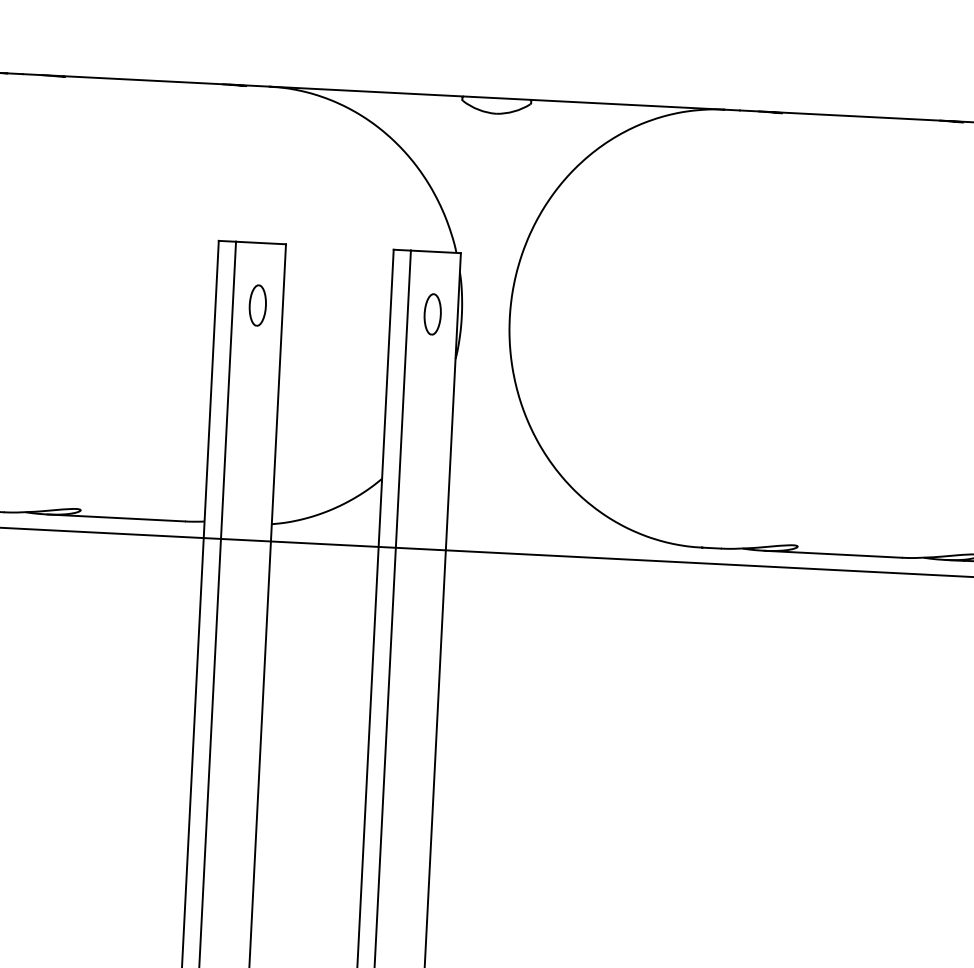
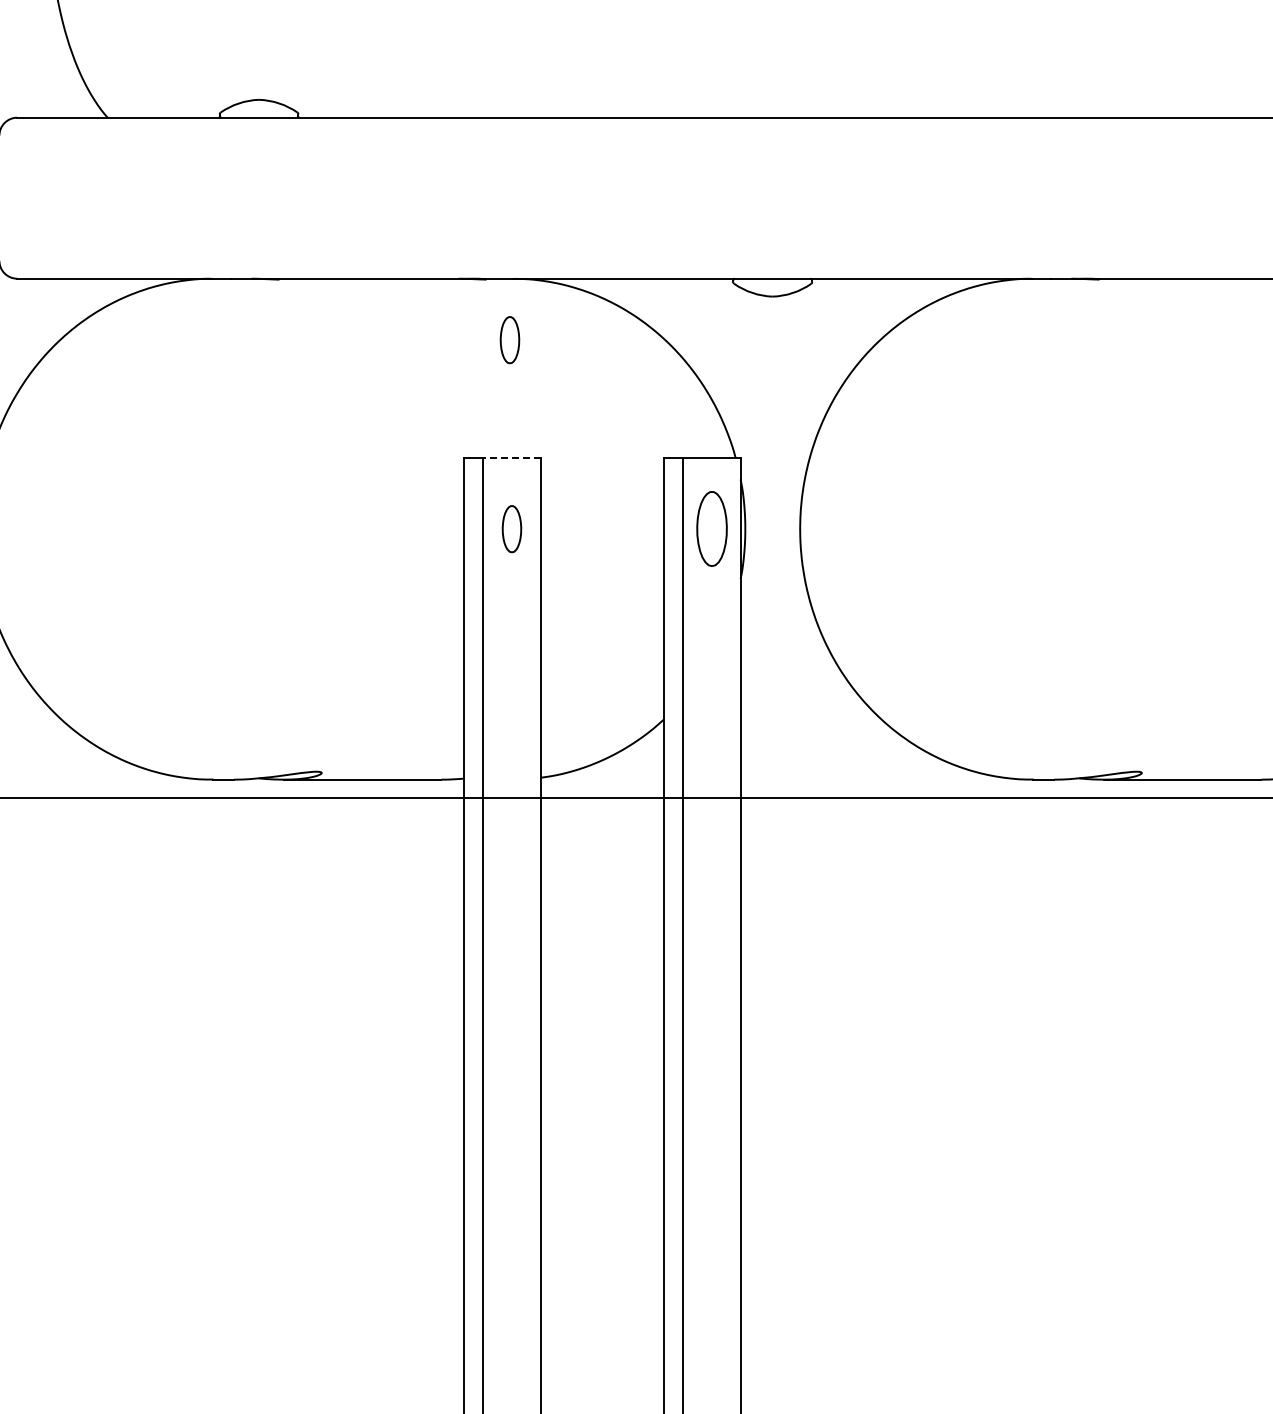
part: (264, 140) -> (509, 340), added
line: (261, 242) -> (512, 457), solid -> dashed
part: (432, 314) -> (711, 529), size x1.6

